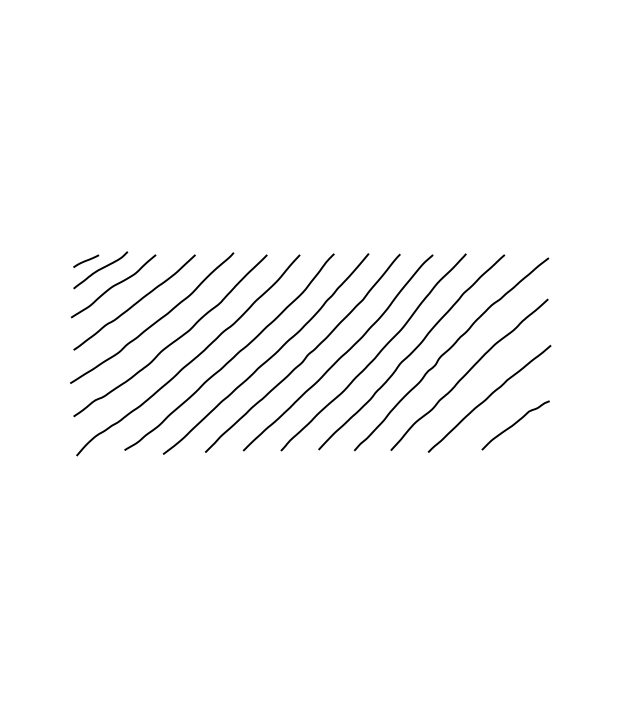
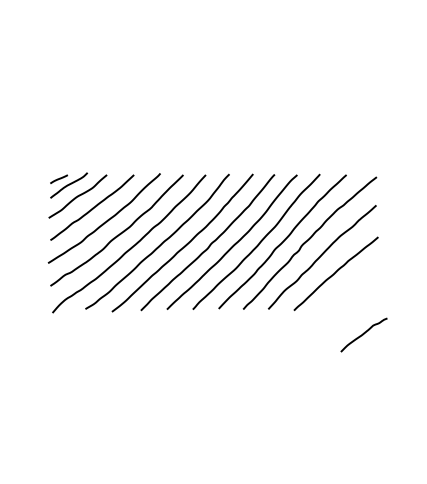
curve: (514, 424) -> (363, 334), moved

